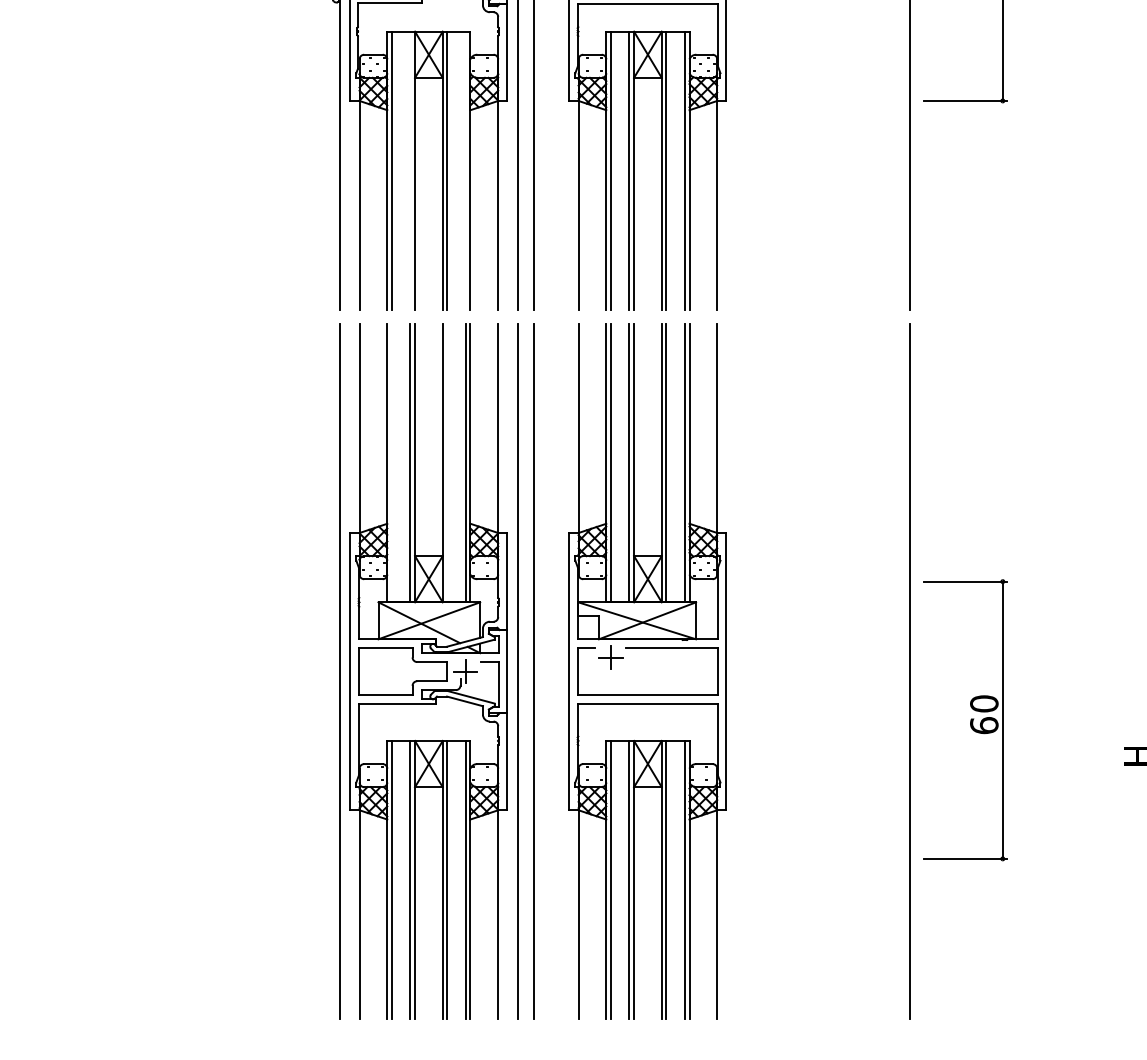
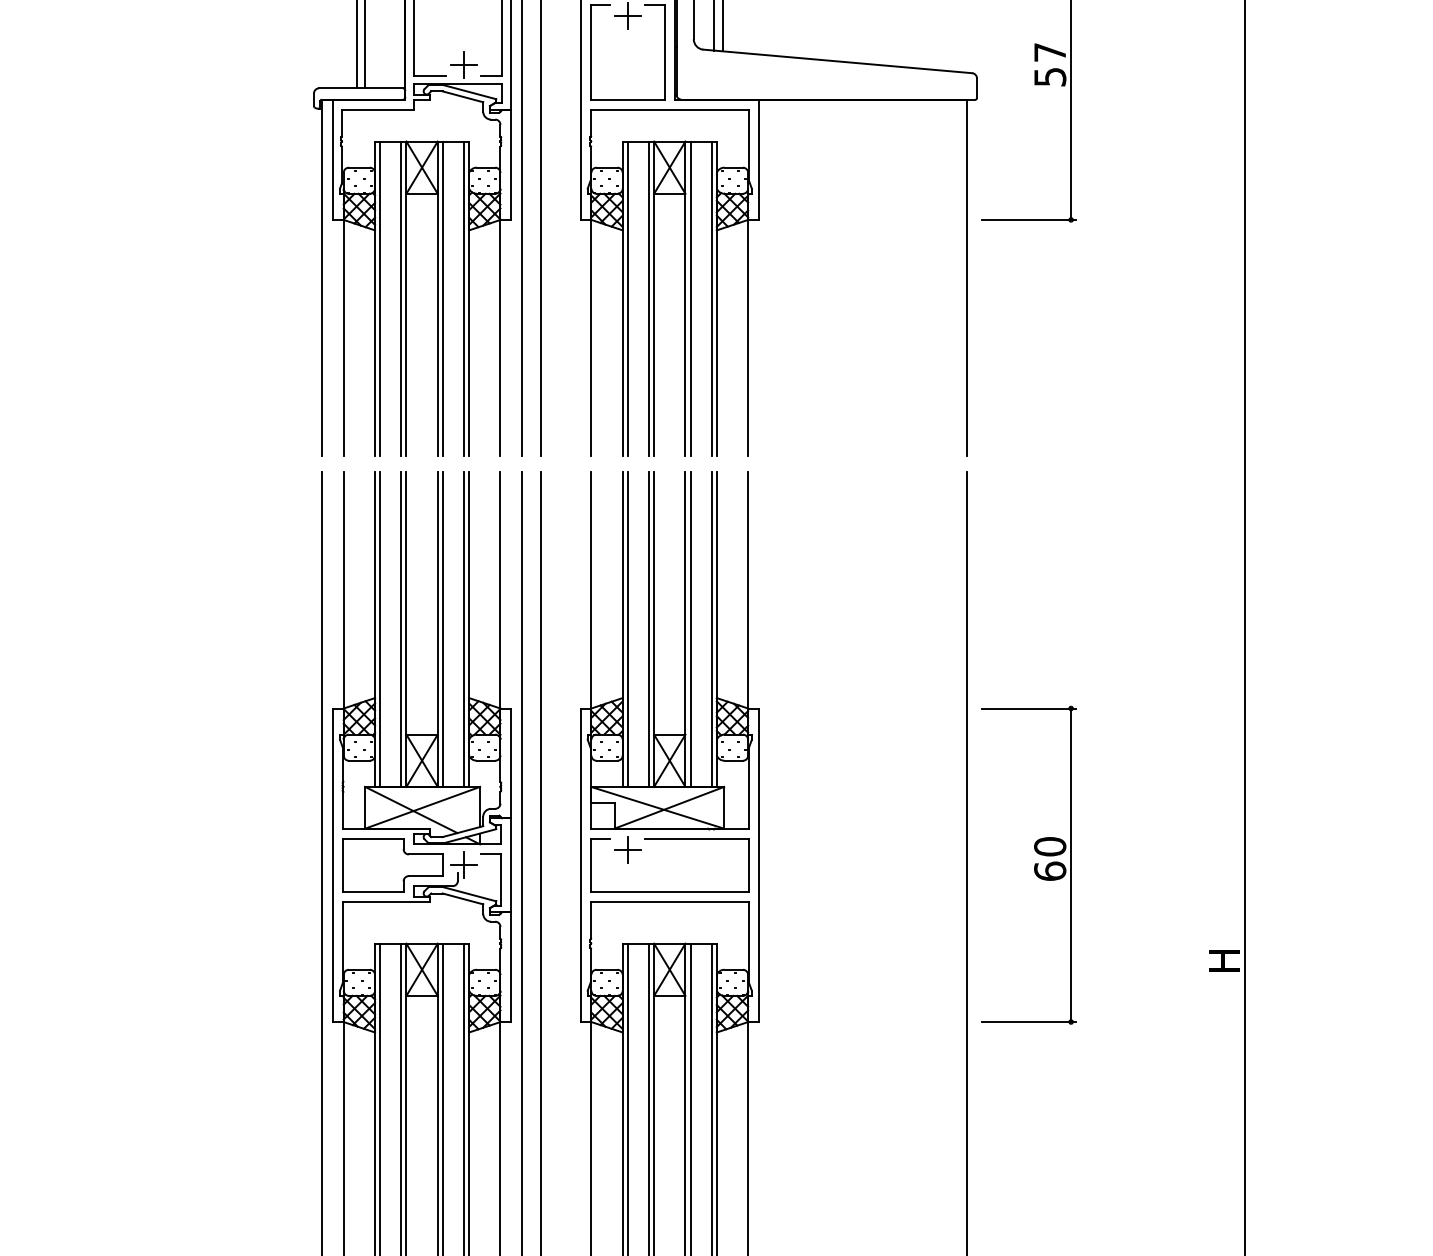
line: (410, 170) -> (401, 298), added
line: (465, 170) -> (463, 298), added
line: (392, 463) -> (380, 629), added
line: (447, 463) -> (443, 629), added
part: (965, 719) -> (1028, 864), moved

